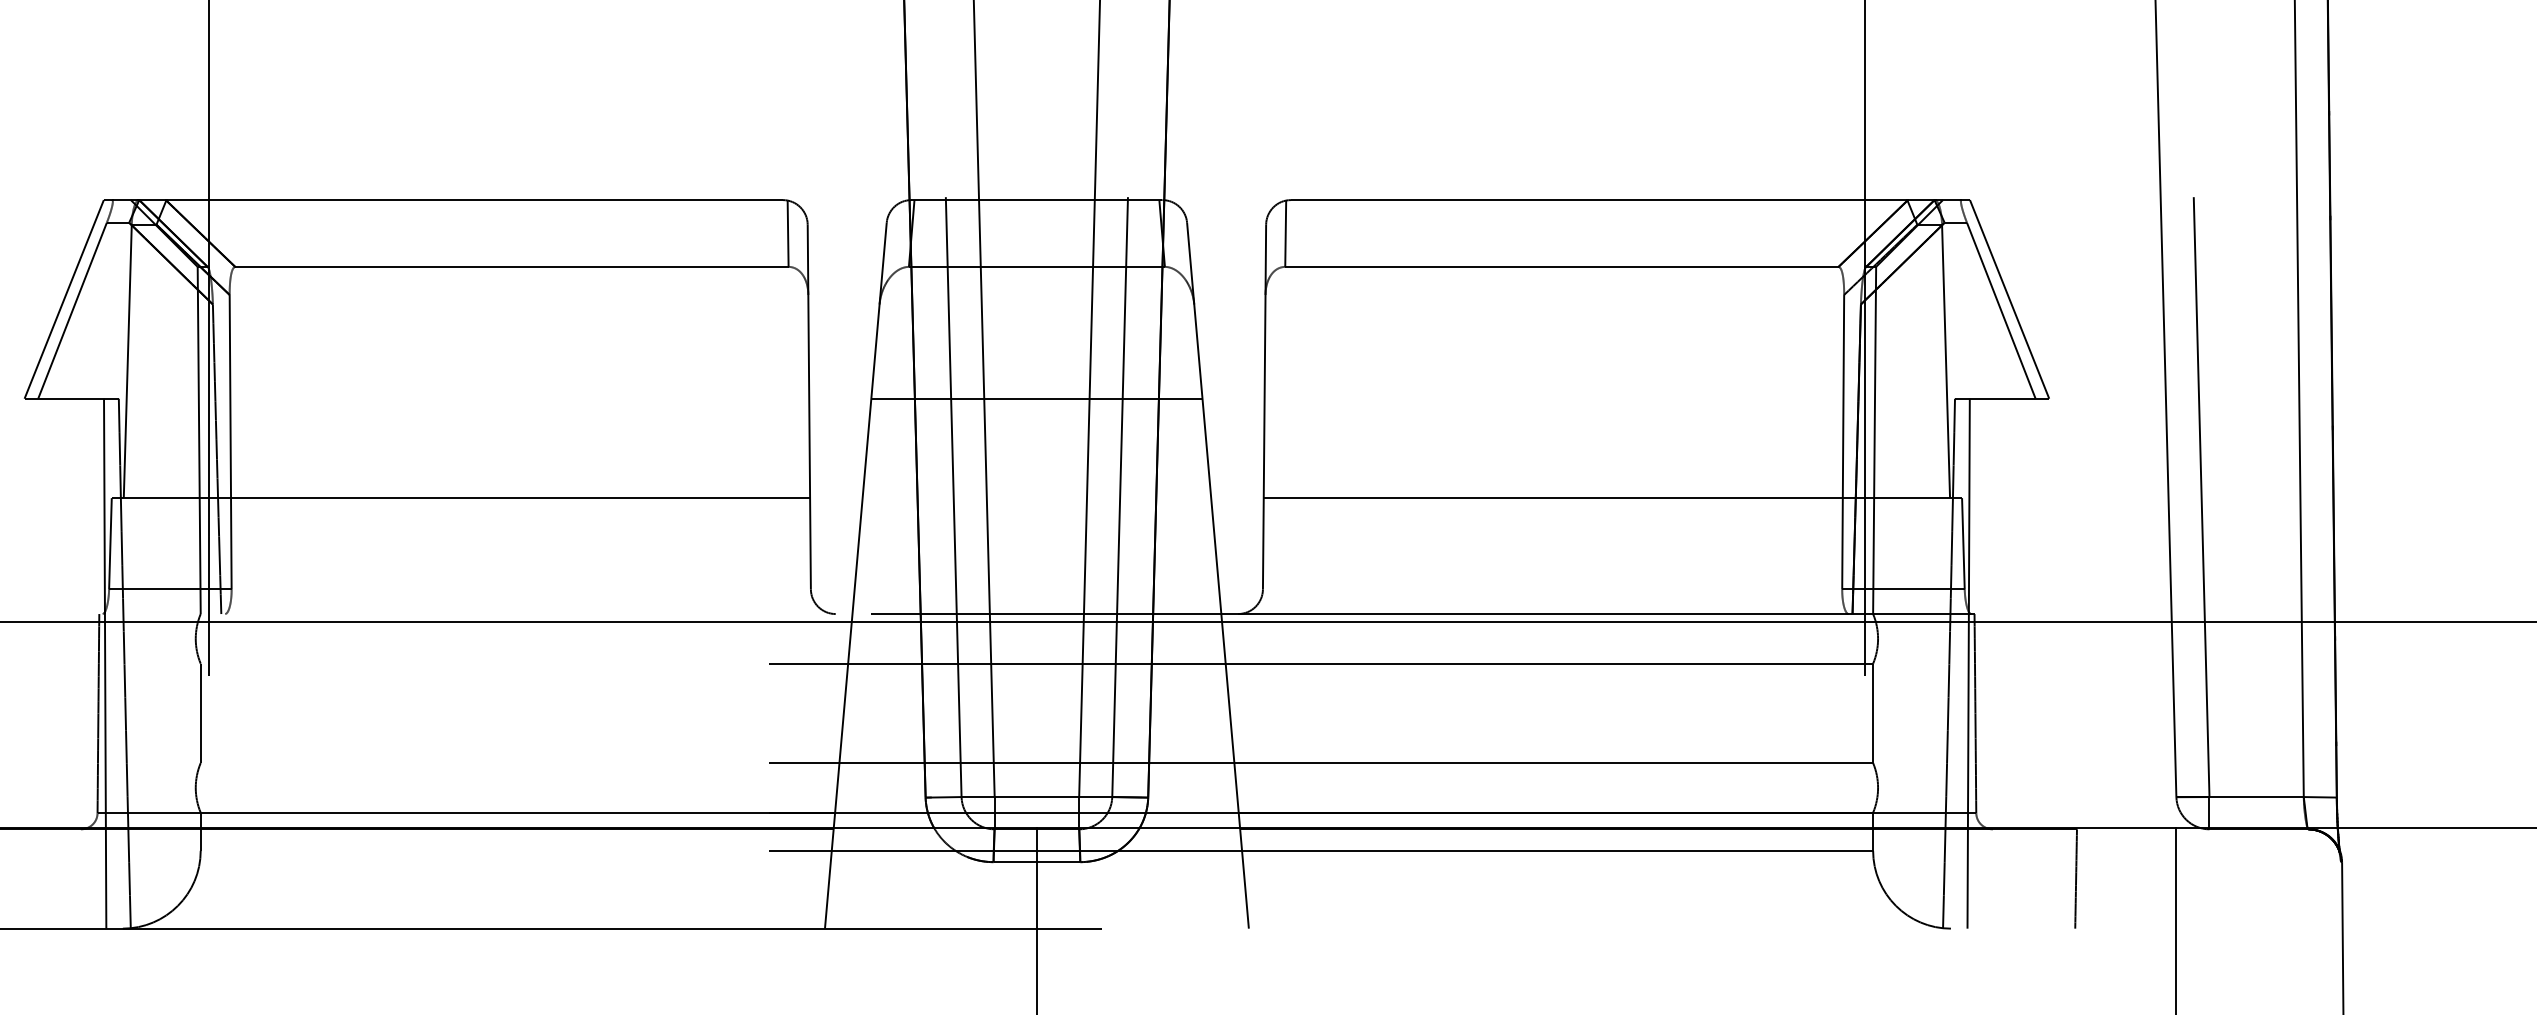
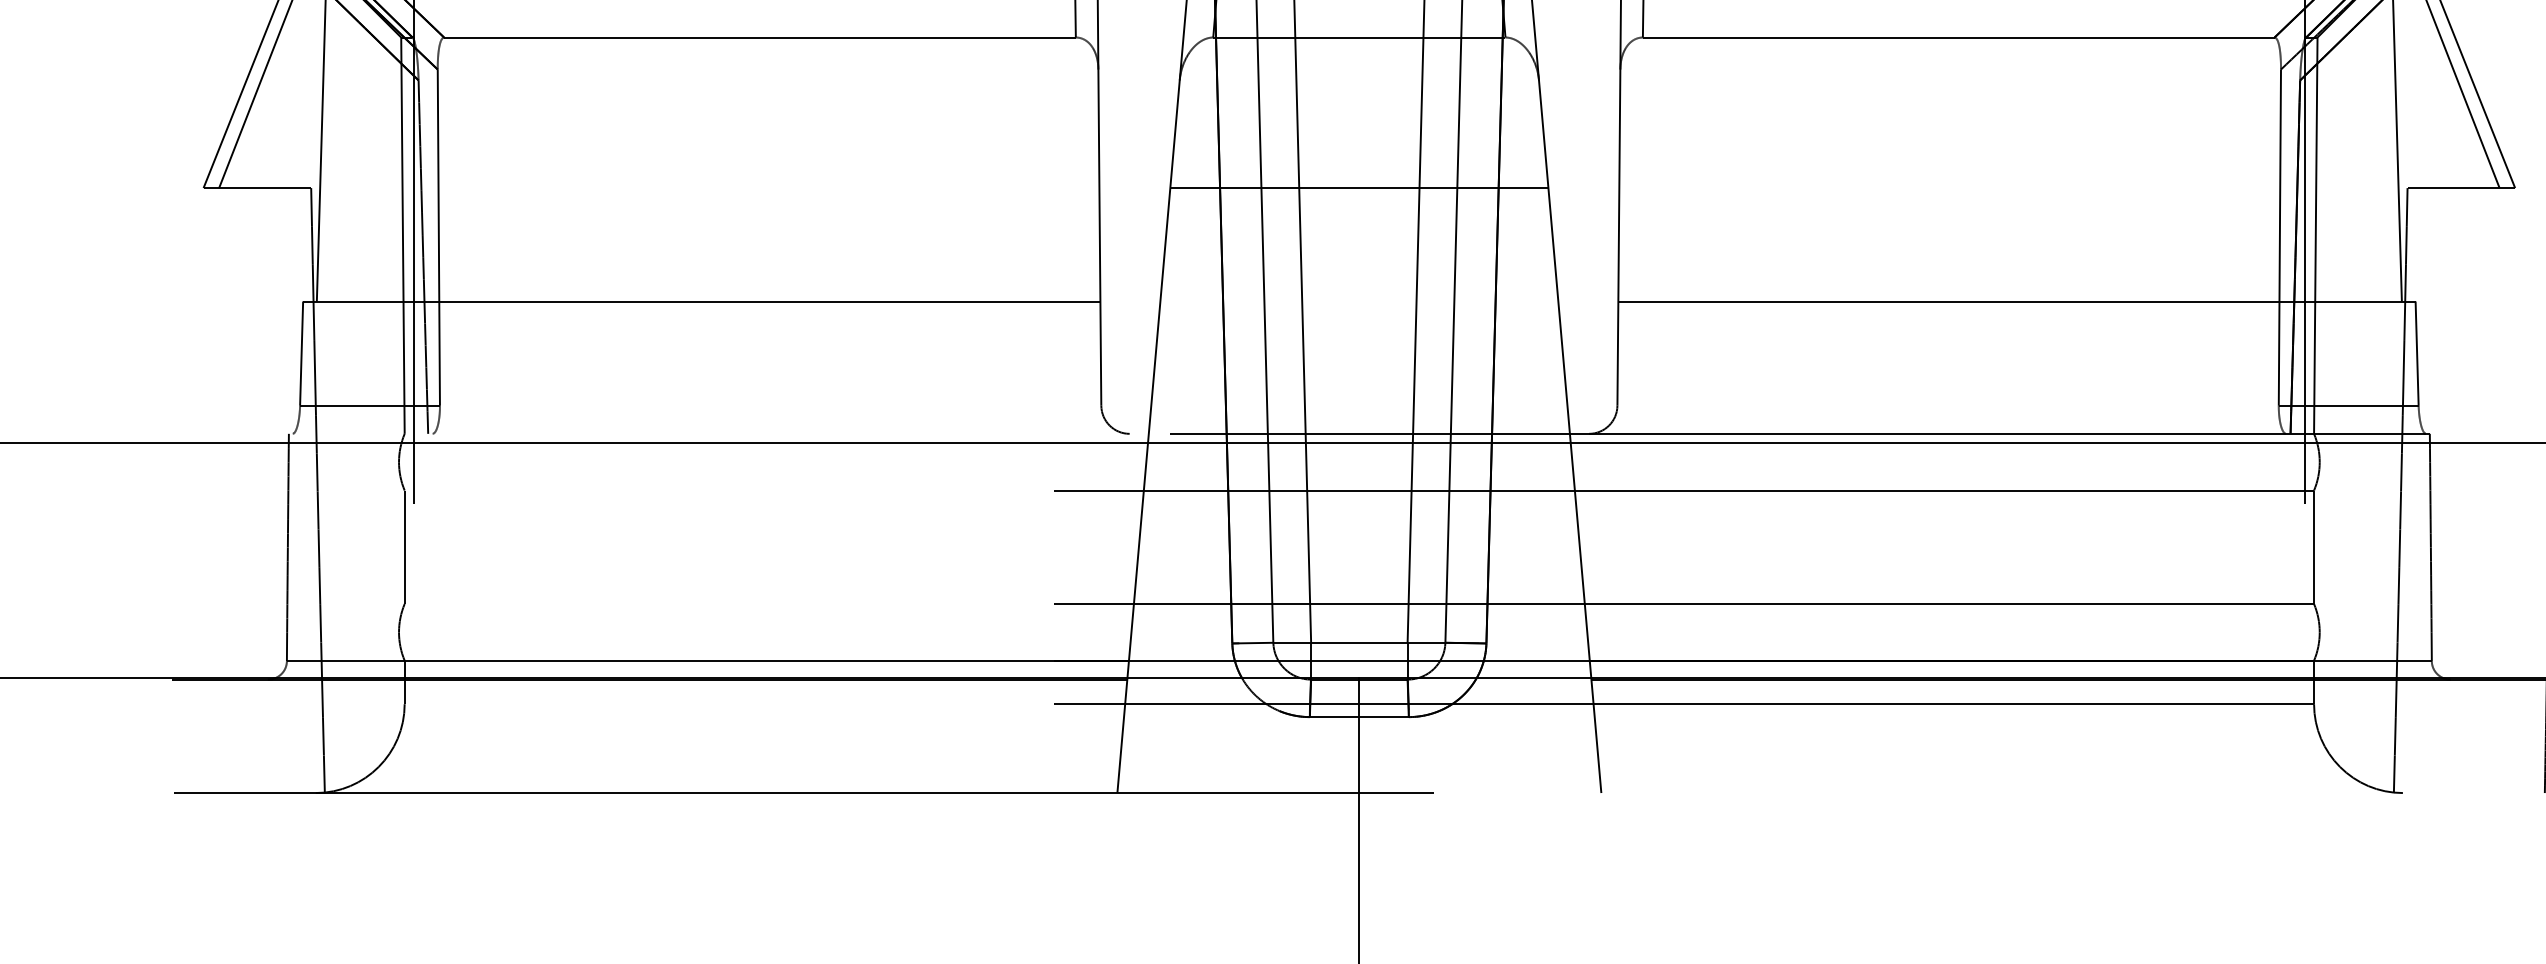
line: (105, 663) -> (295, 490), removed
line: (1968, 663) -> (2422, 490), removed

